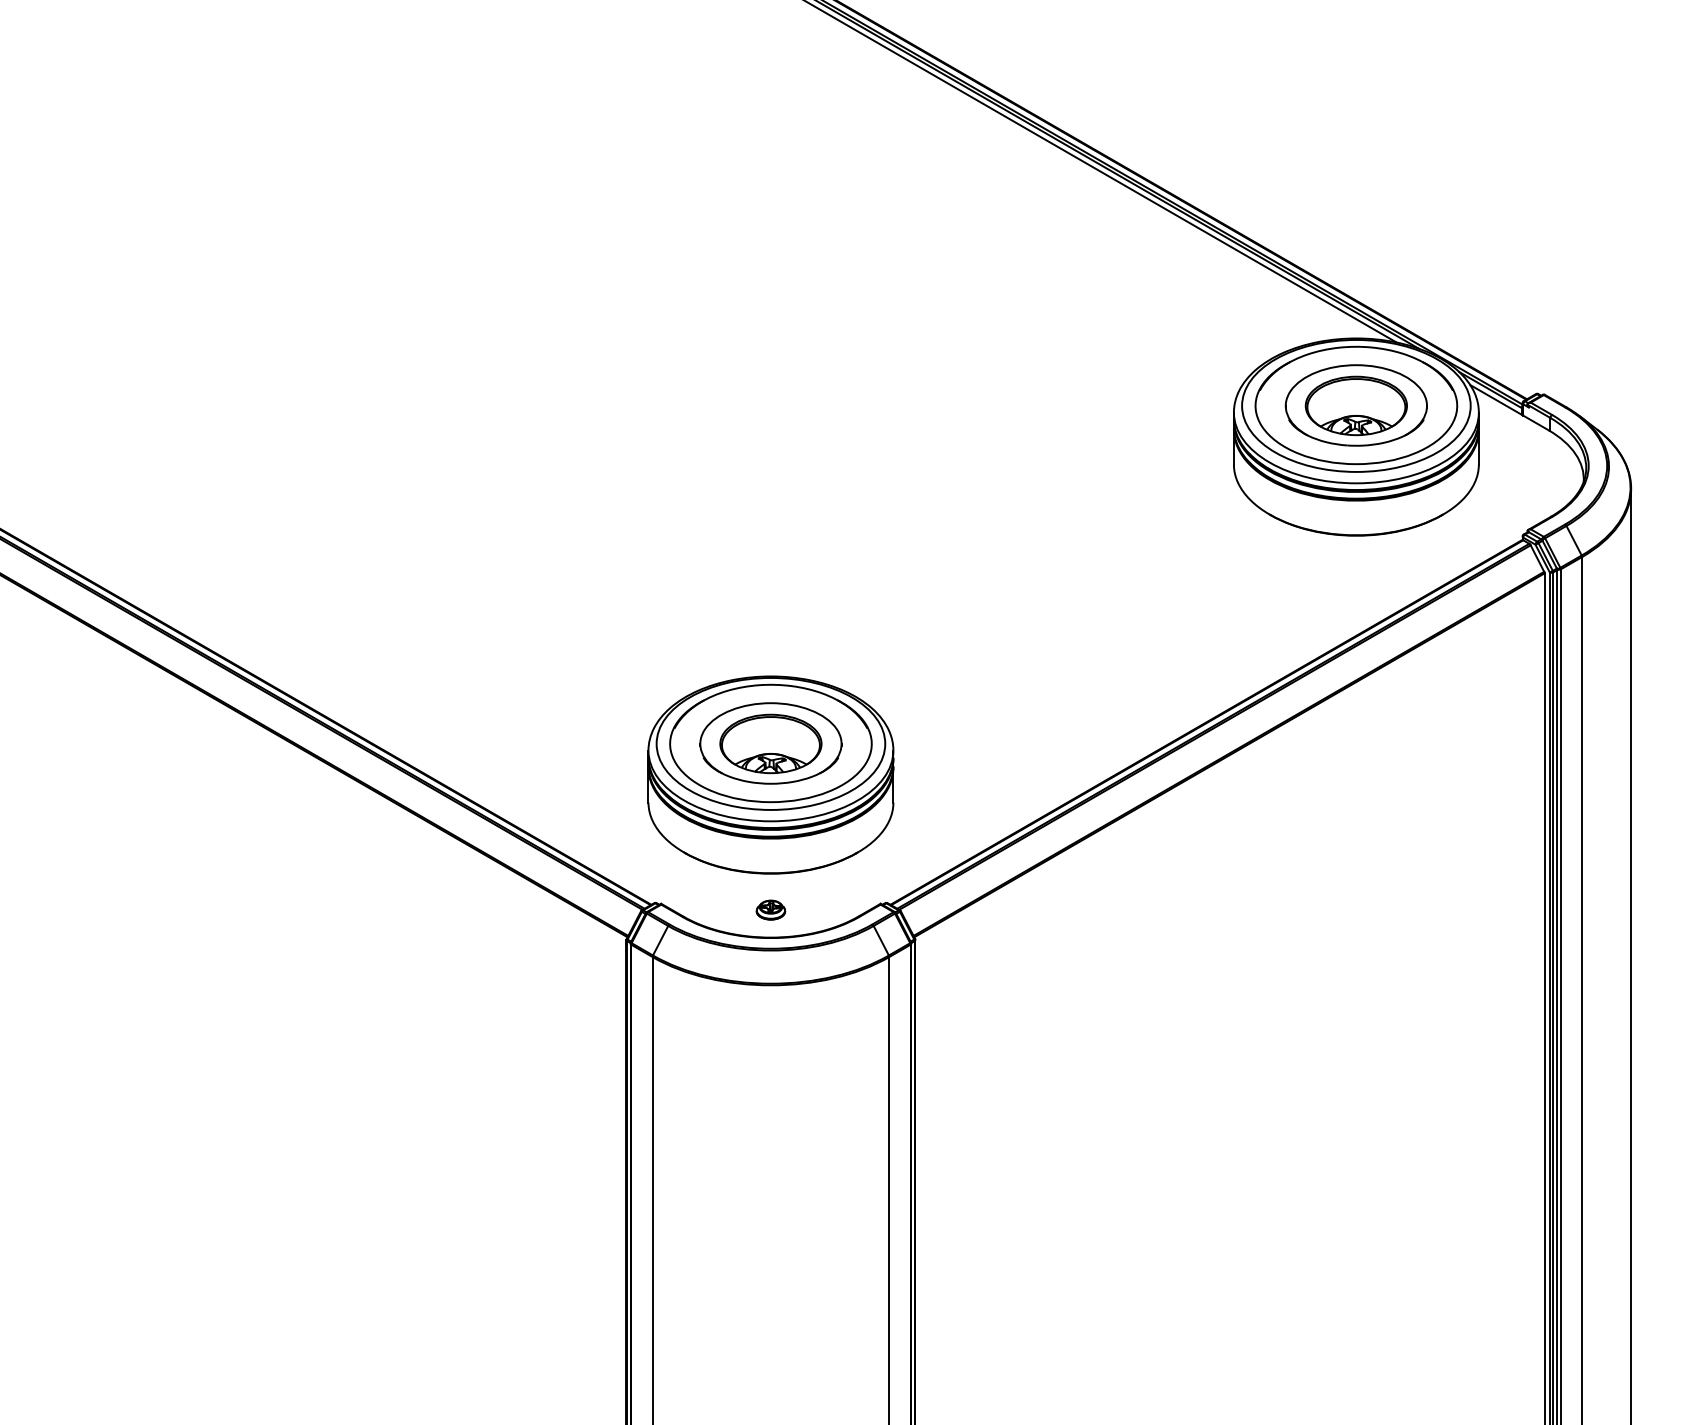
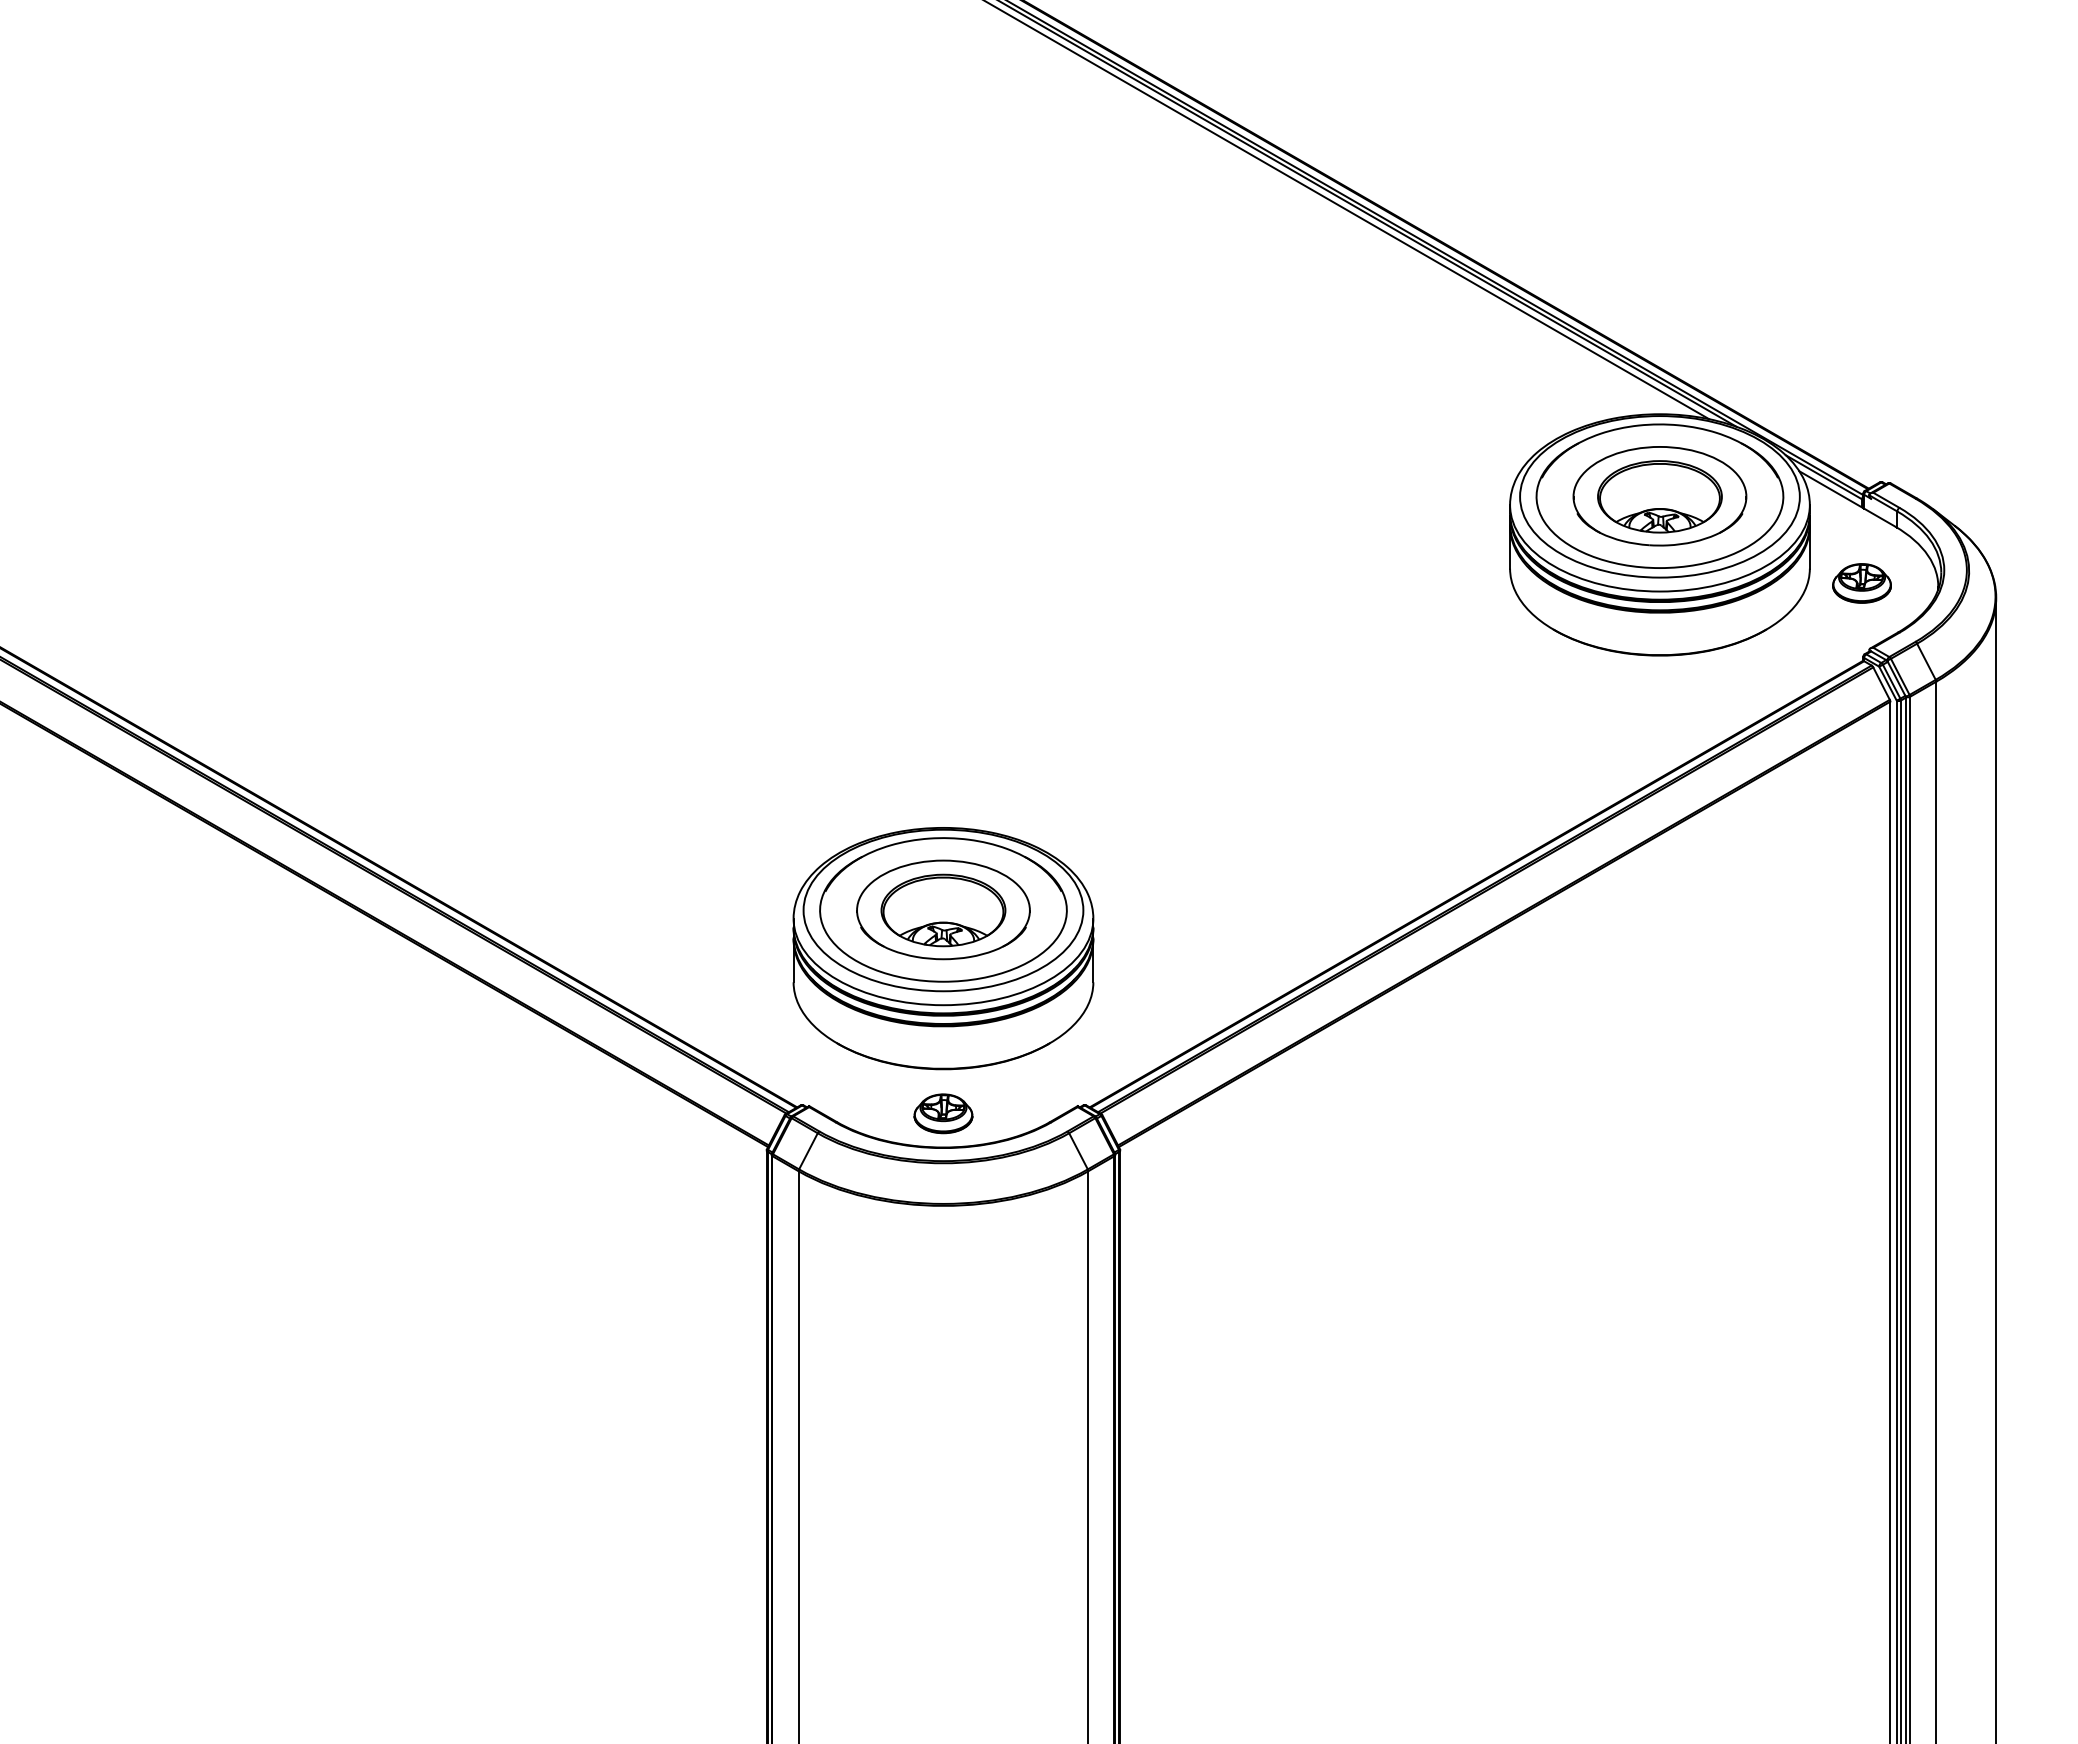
part: (1521, 476) -> (1861, 583), added
part: (770, 909) -> (943, 1113), size x1.67

